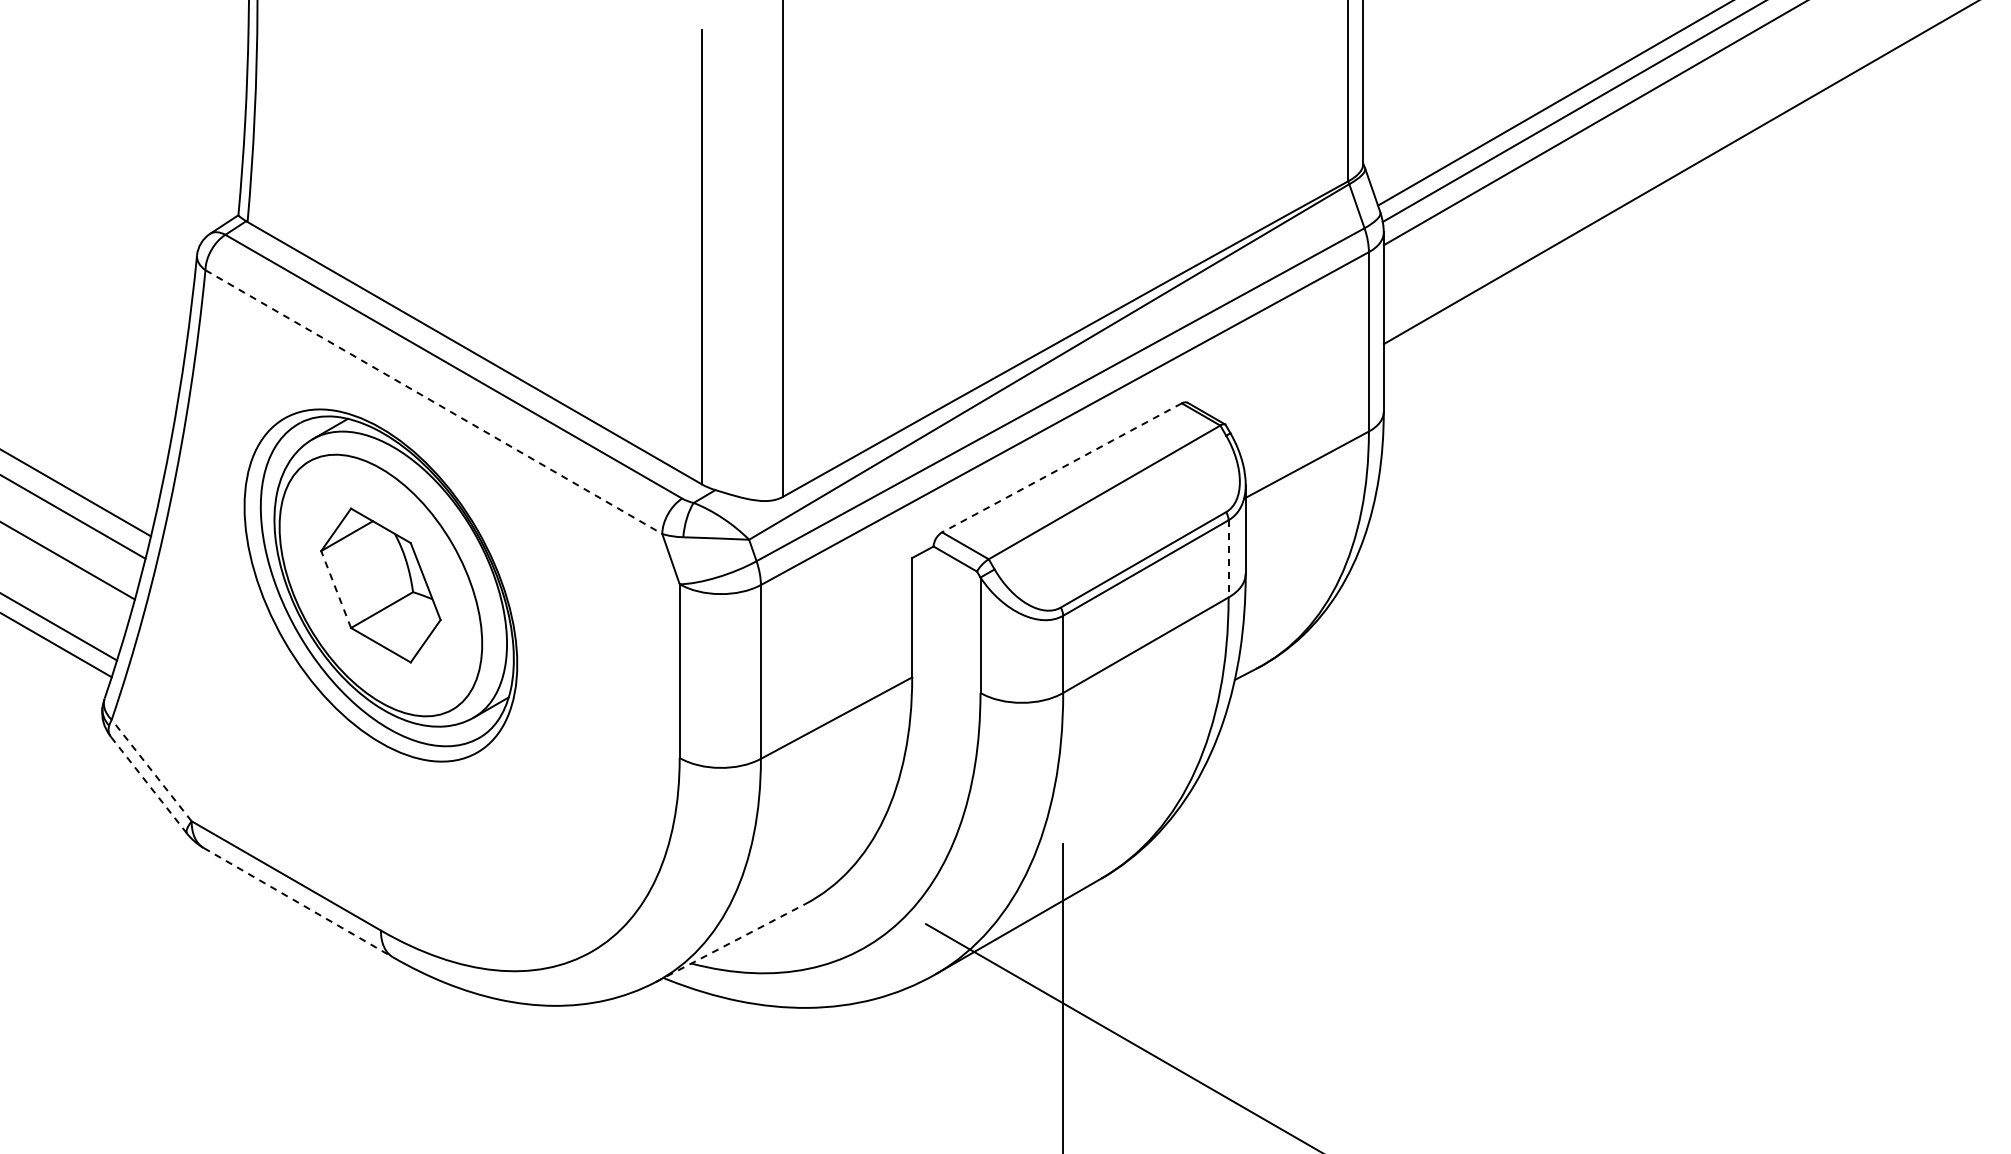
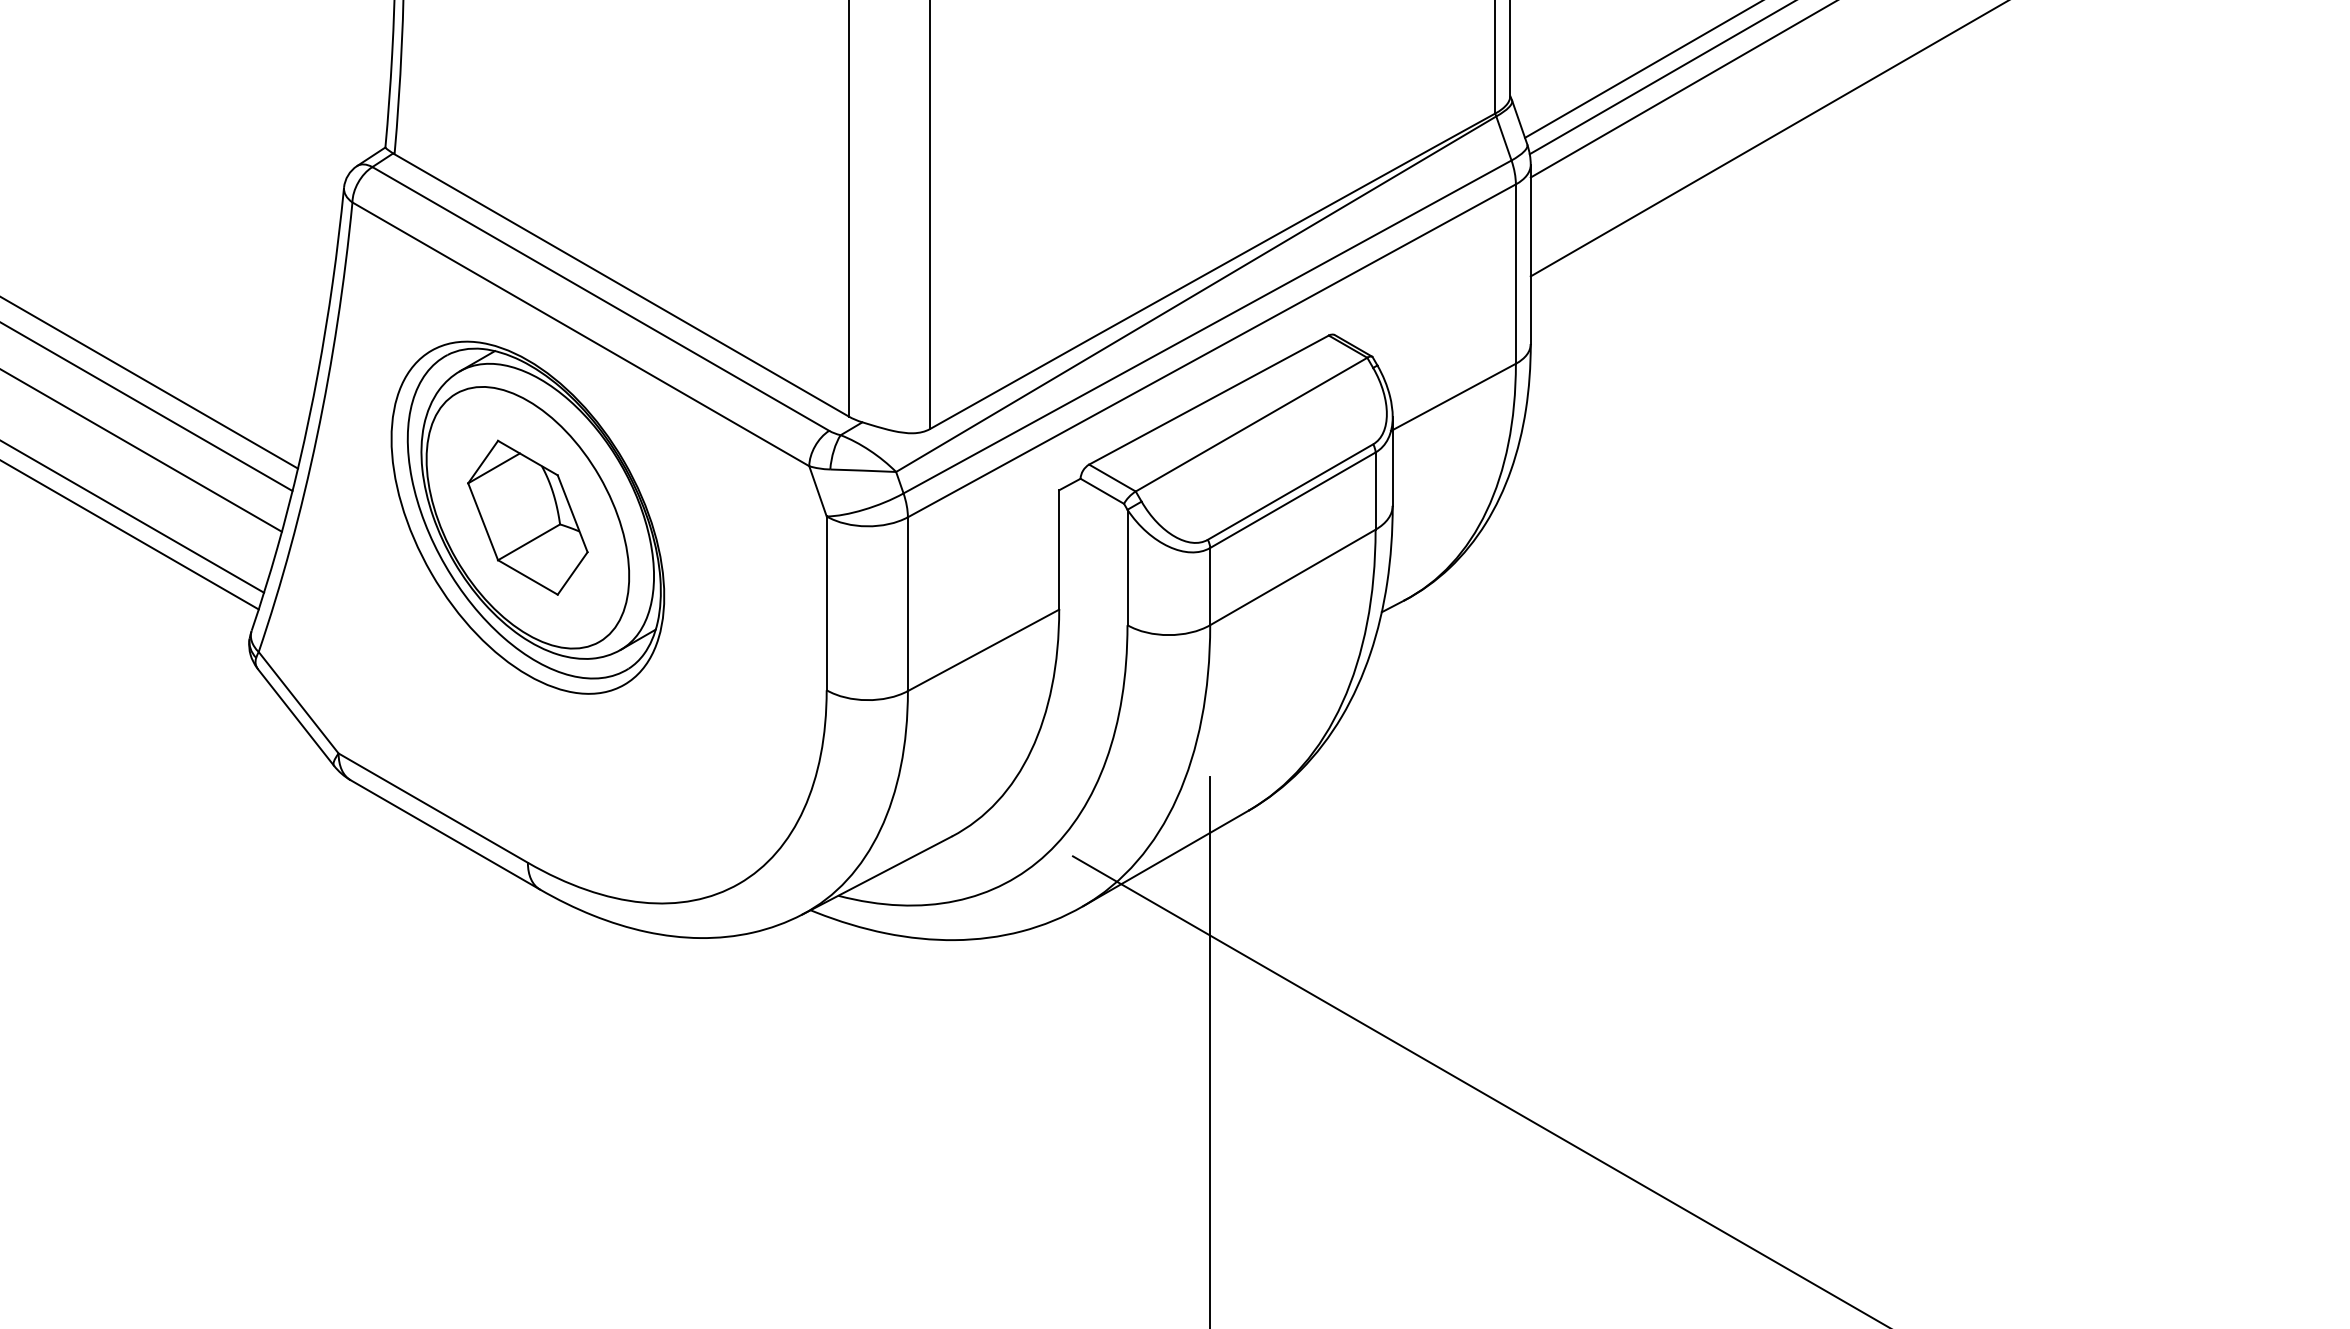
line: (433, 402) -> (580, 334), dashed -> solid
line: (1061, 468) -> (1208, 400), dashed -> solid
line: (1228, 559) -> (1375, 491), dashed -> solid
line: (335, 589) -> (482, 521), dashed -> solid
line: (151, 770) -> (298, 702), dashed -> solid
line: (149, 785) -> (296, 717), dashed -> solid
line: (298, 903) -> (445, 835), dashed -> solid
line: (730, 943) -> (877, 875), dashed -> solid

